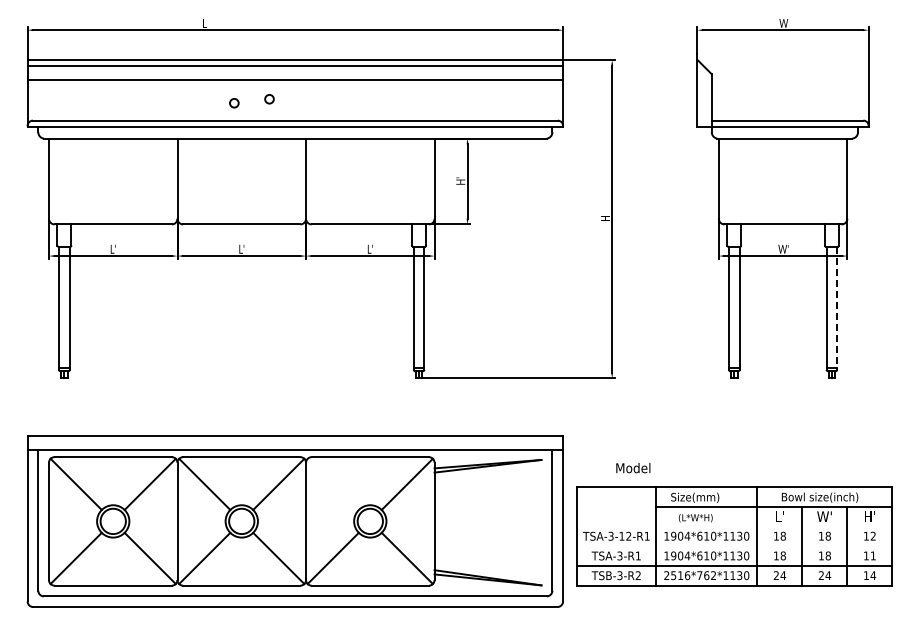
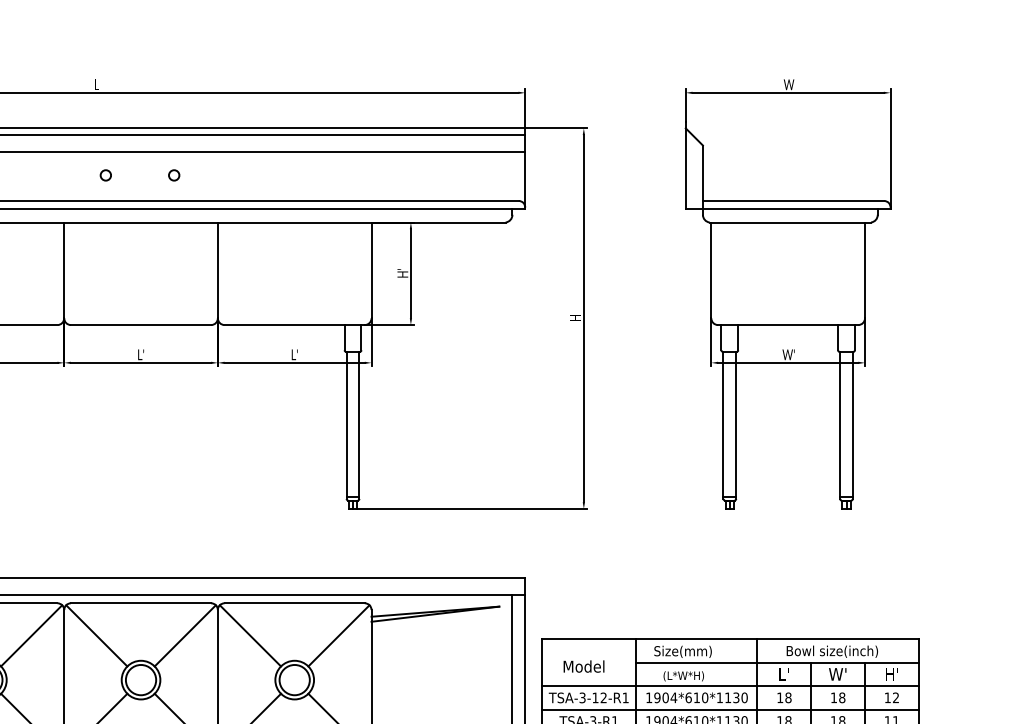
circle: (234, 103) -> (106, 175), moved
line: (837, 308) -> (853, 425), dashed -> solid
text: (633, 468) -> (584, 667), moved
line: (332, 483) -> (249, 634), added
line: (734, 526) -> (730, 686), added
line: (734, 546) -> (730, 710), added

